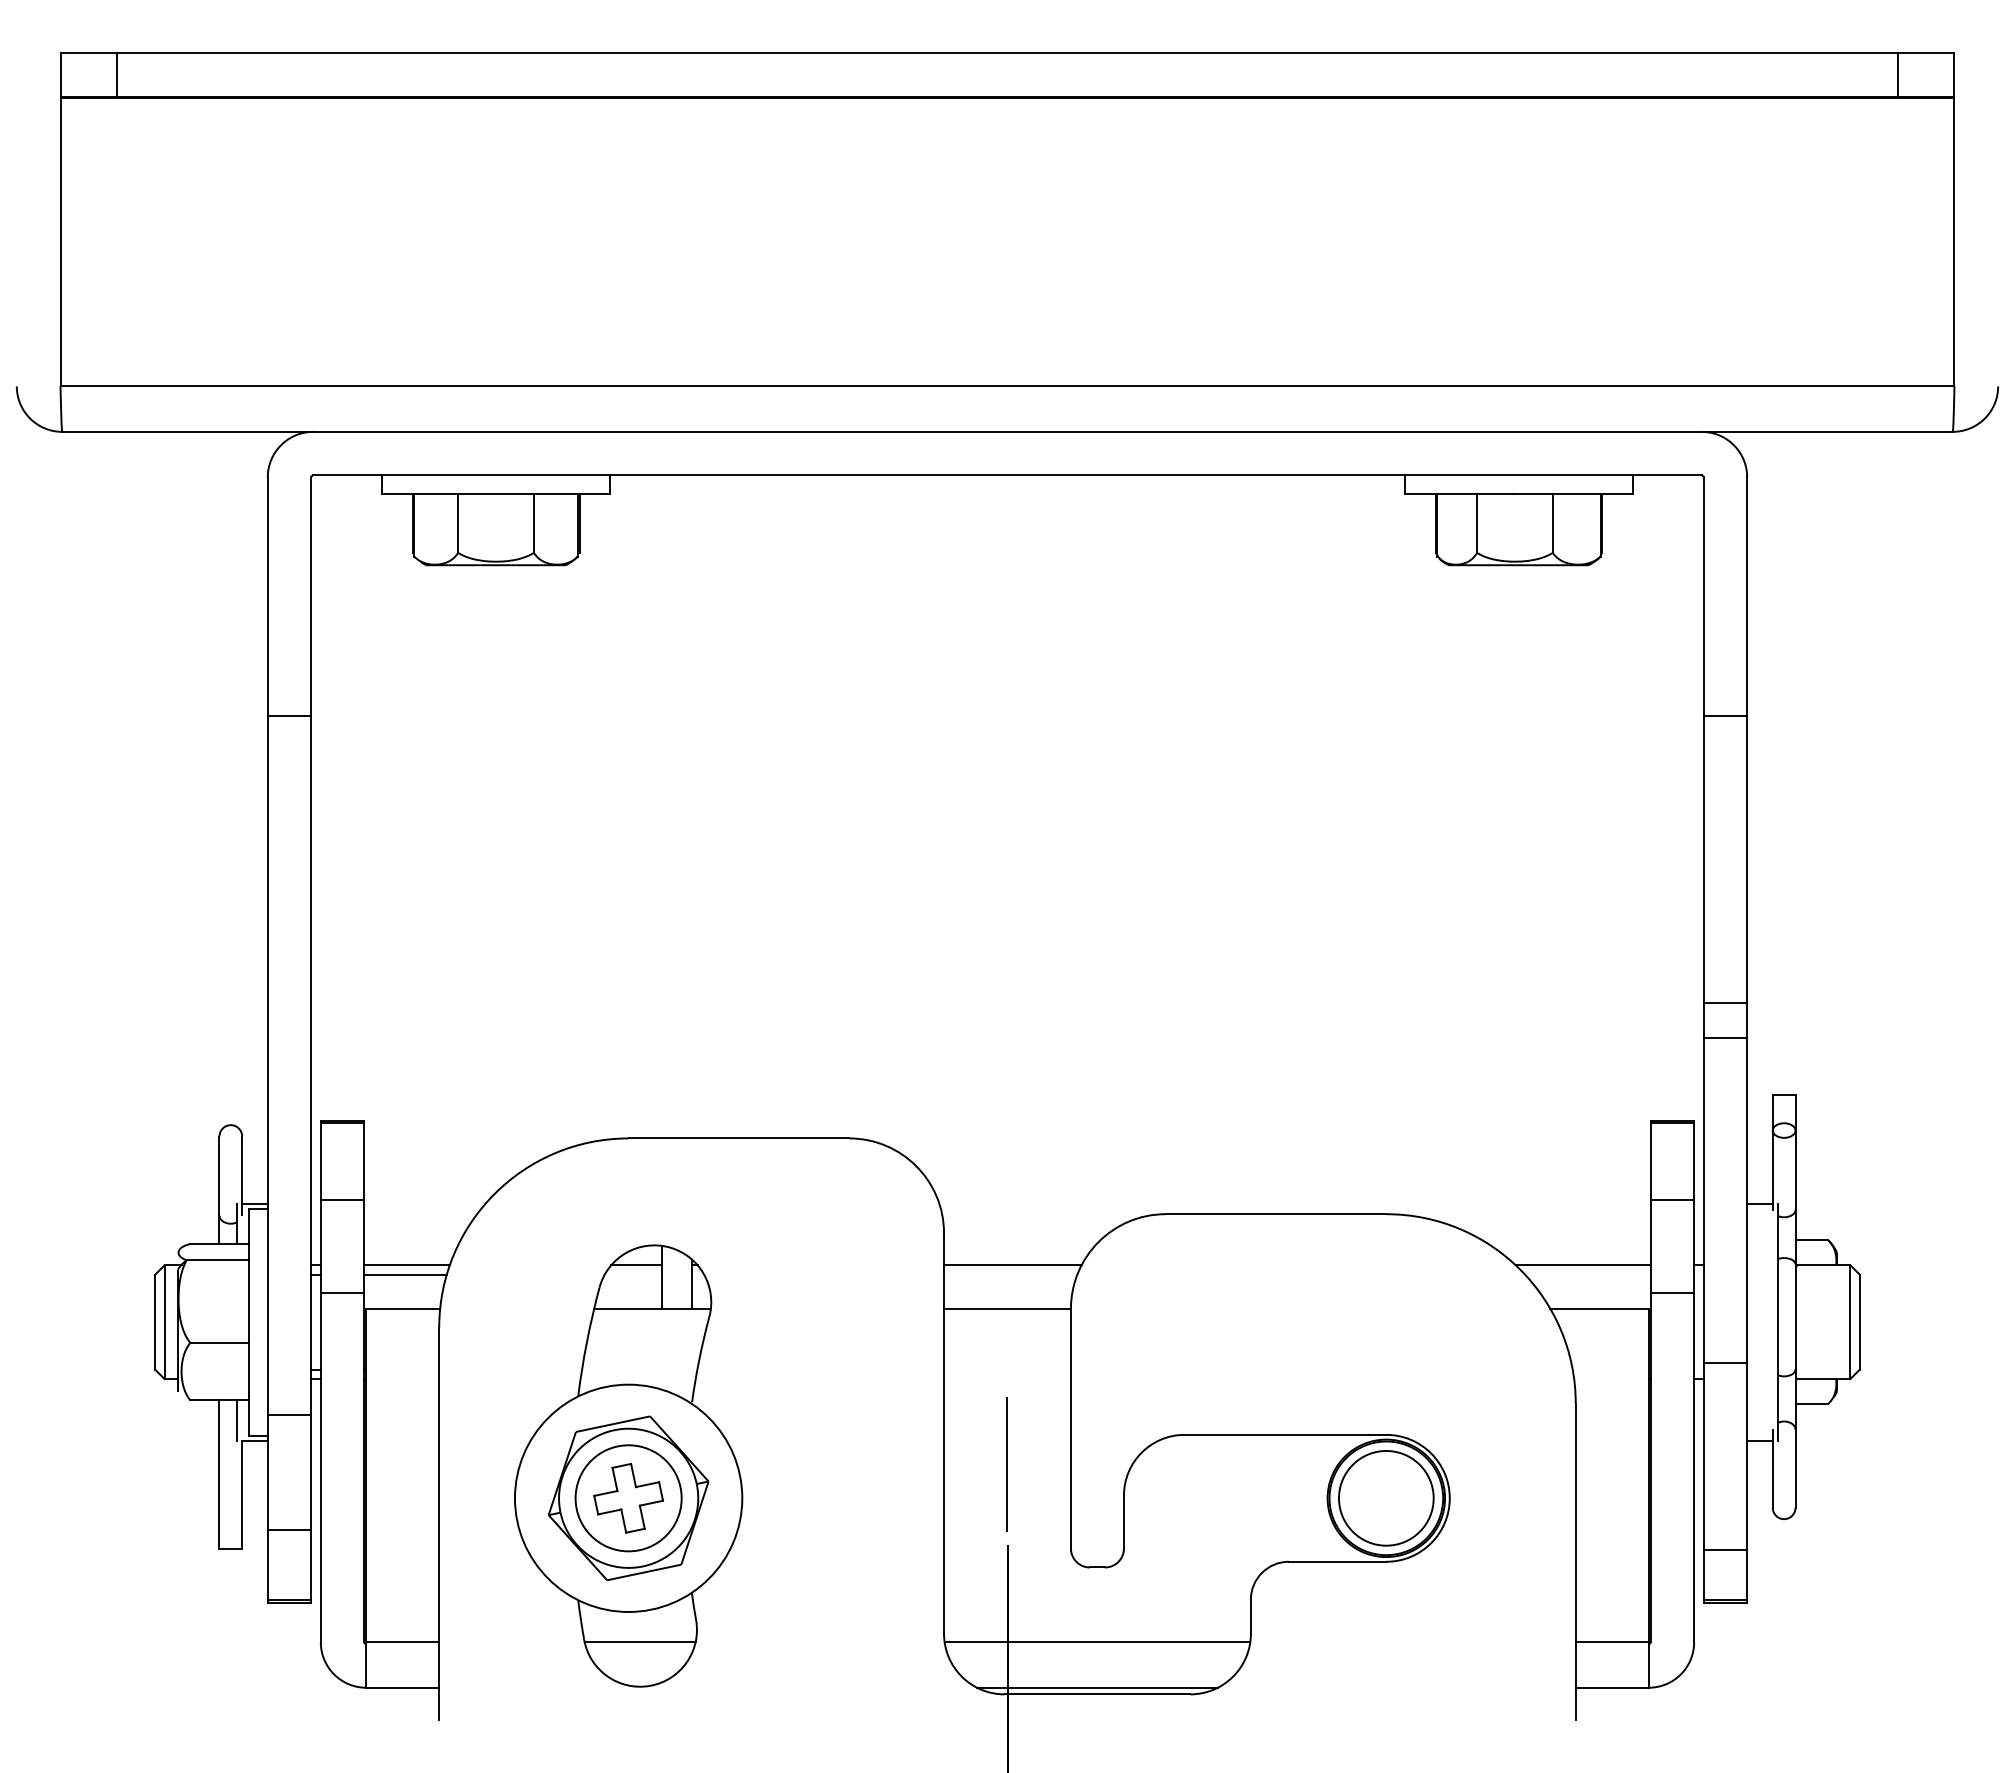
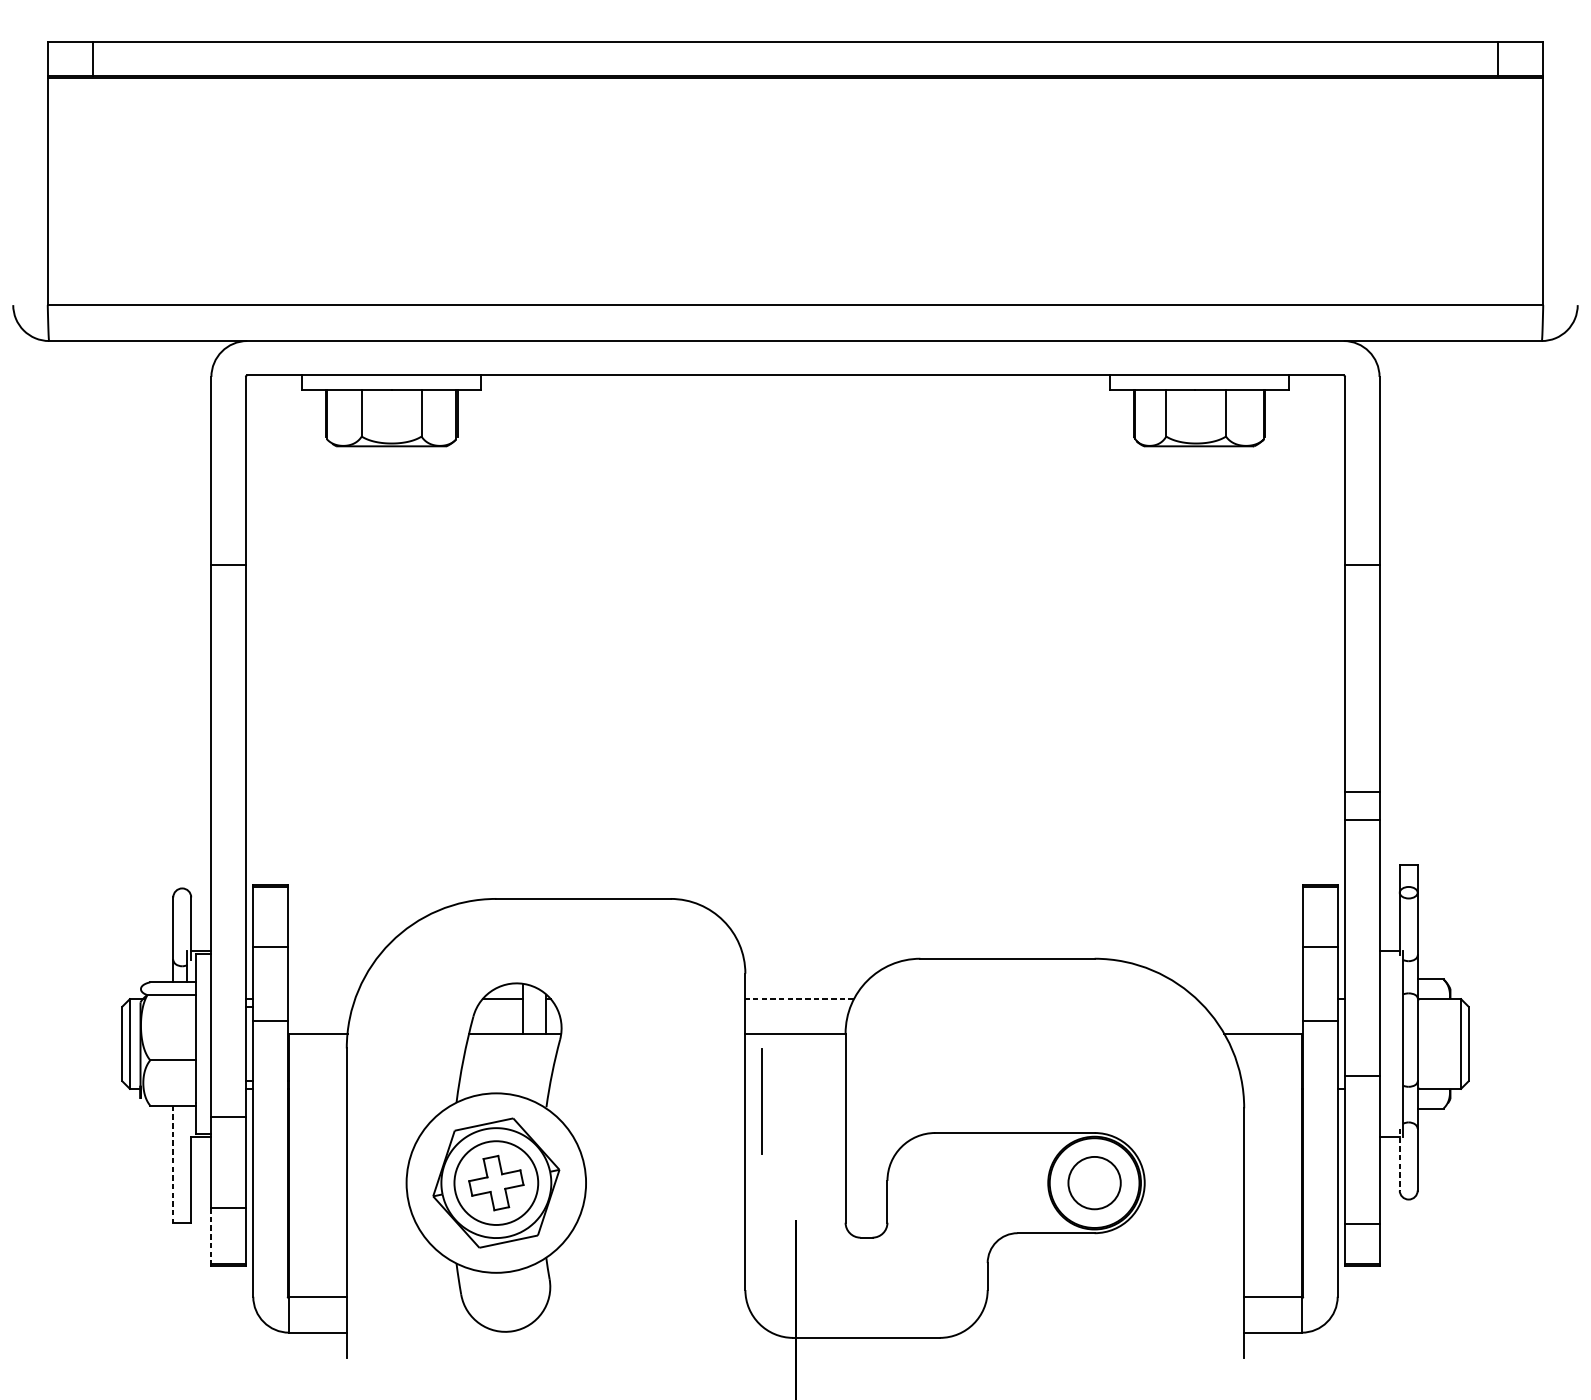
line: (406, 1265) -> (320, 999), removed
line: (1012, 1265) -> (799, 999), solid -> dashed
line: (1582, 1265) -> (1249, 999), removed
line: (405, 1274) -> (320, 1006), removed
line: (237, 1420) -> (187, 1121), removed
line: (1006, 1464) -> (760, 1101), moved
line: (1772, 1469) -> (1399, 1160), solid -> dashed
line: (219, 1474) -> (173, 1164), solid -> dashed
circle: (1385, 1497) -> (1093, 1182), size x0.7
line: (267, 1565) -> (211, 1236), solid -> dashed
line: (639, 1642) -> (504, 1296), removed
line: (1097, 1642) -> (866, 1296), removed
line: (1097, 1687) -> (866, 1332), removed

